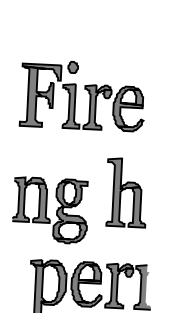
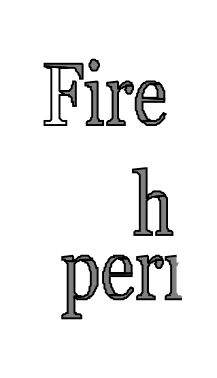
fill: (32, 96) -> (55, 95), removed
part: (126, 192) -> (152, 201), moved
part: (50, 210) -> (78, 206), removed

